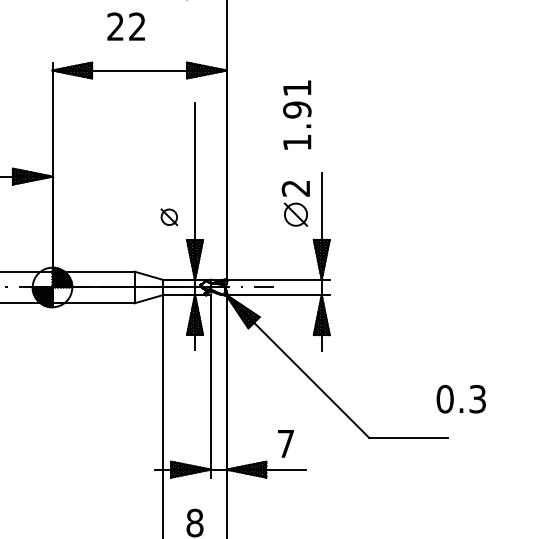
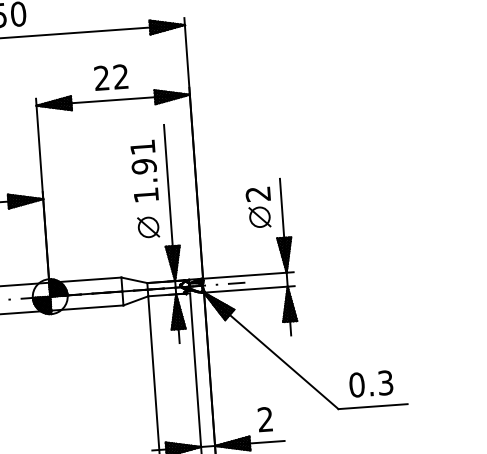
text: (125, 26) -> (110, 77), moved
text: (297, 114) -> (144, 170), moved
part: (169, 217) -> (148, 227), size x1.43
text: (460, 398) -> (370, 383), moved
text: (285, 443) -> (265, 419), 7 -> 2

